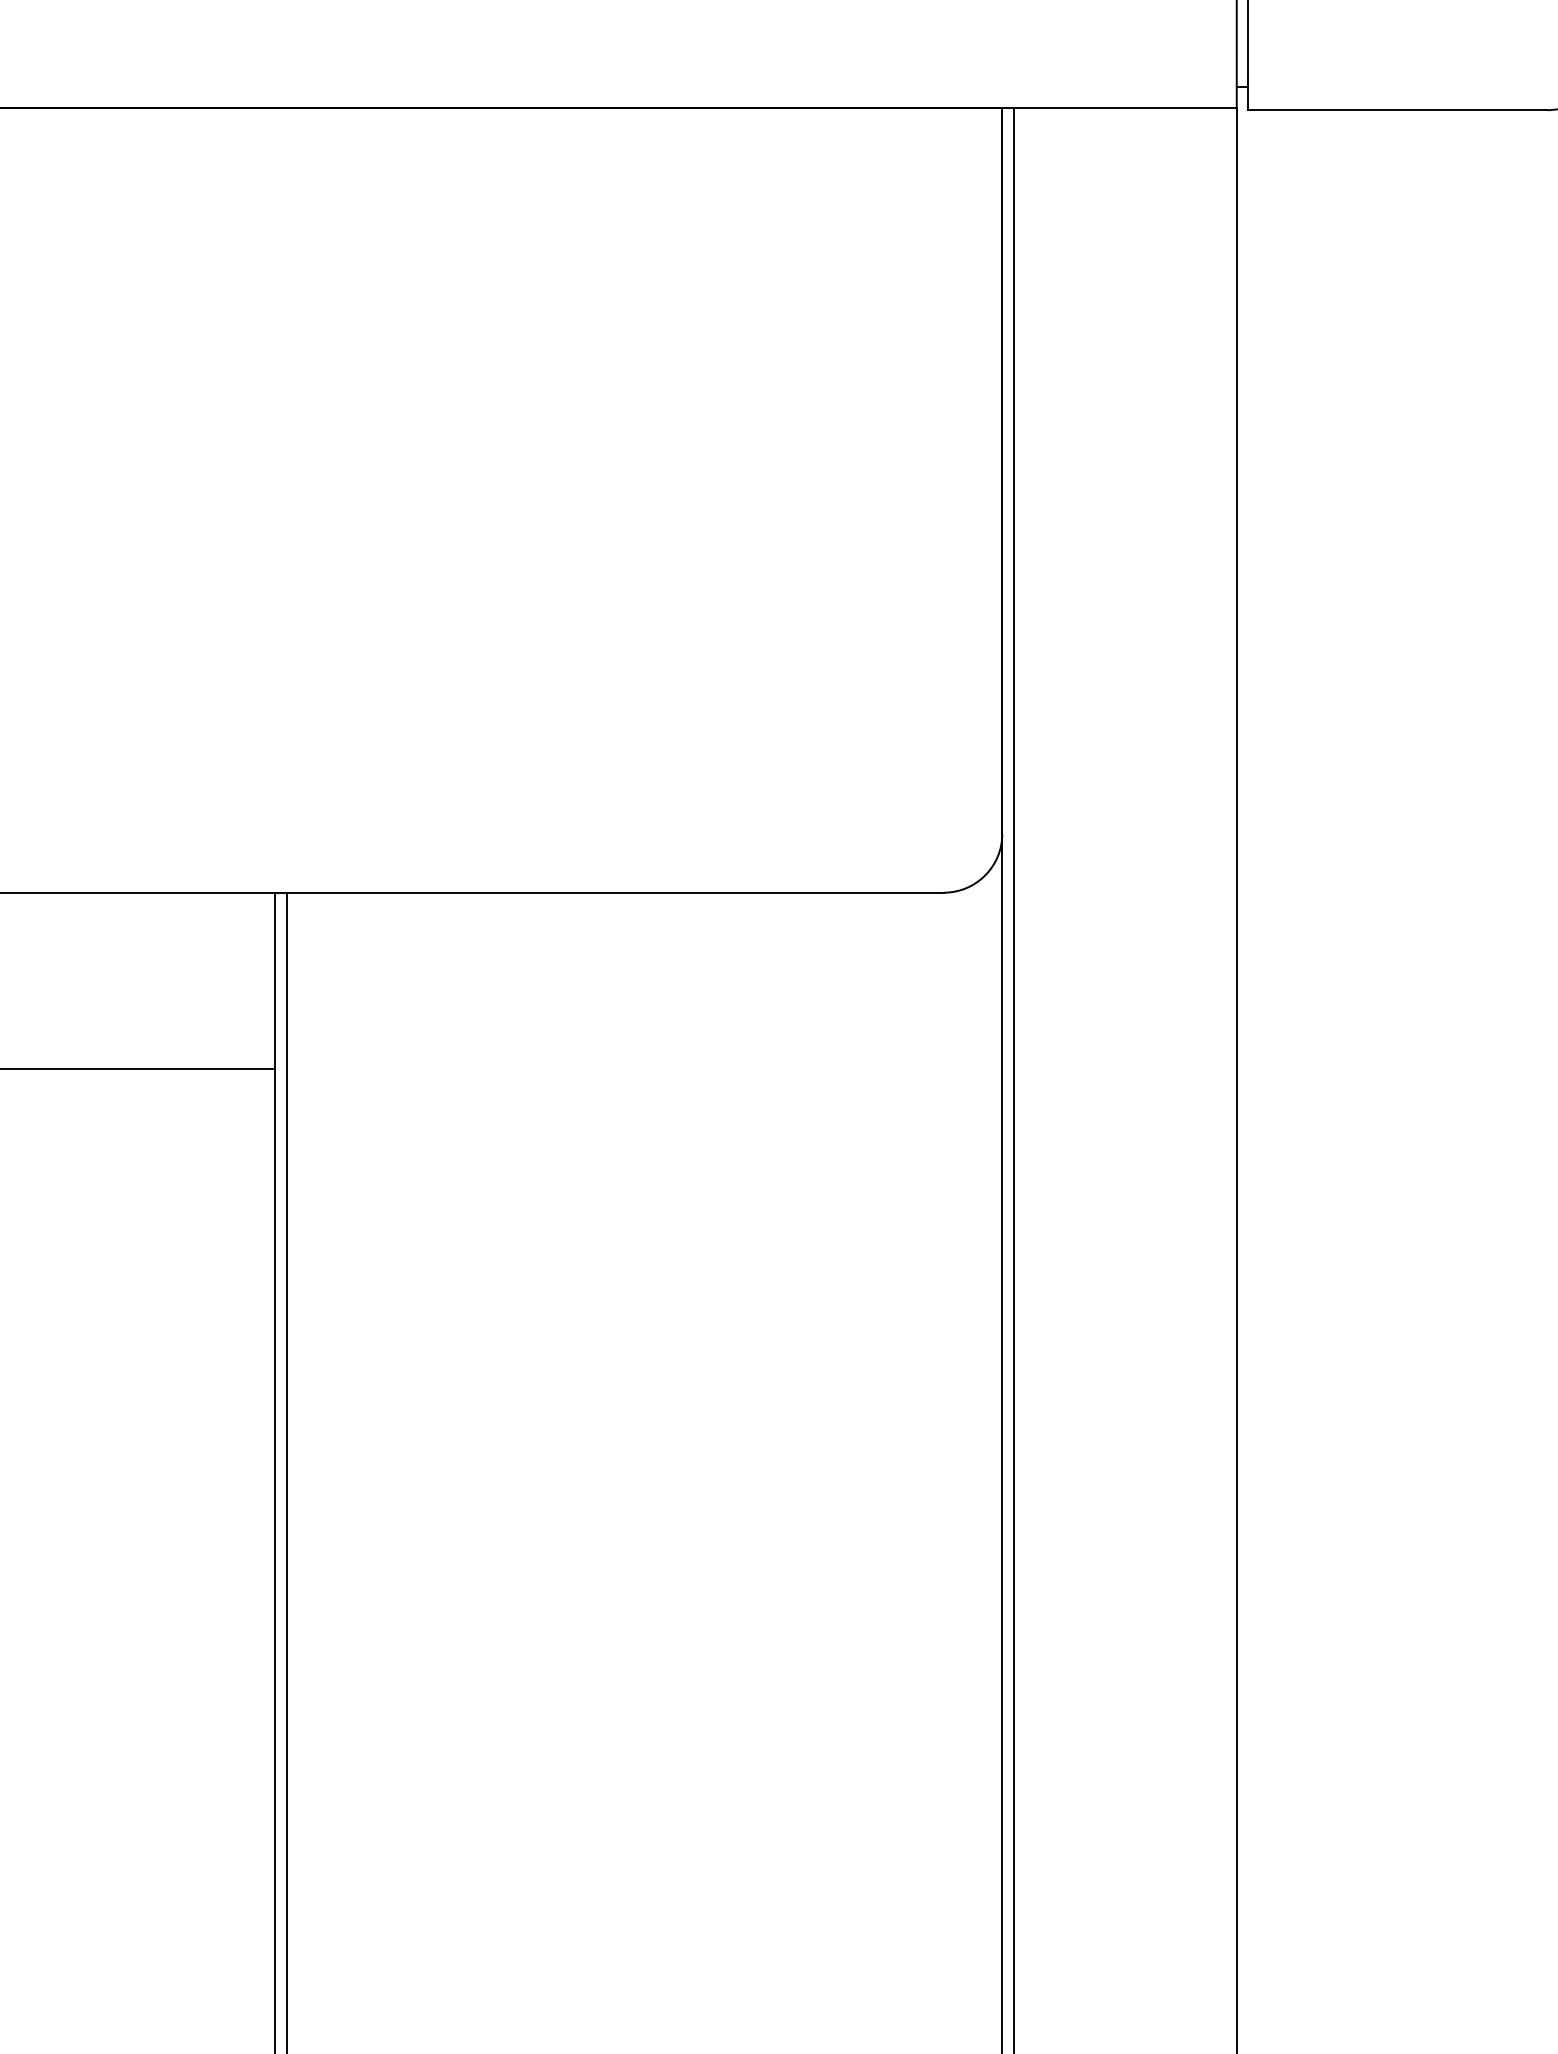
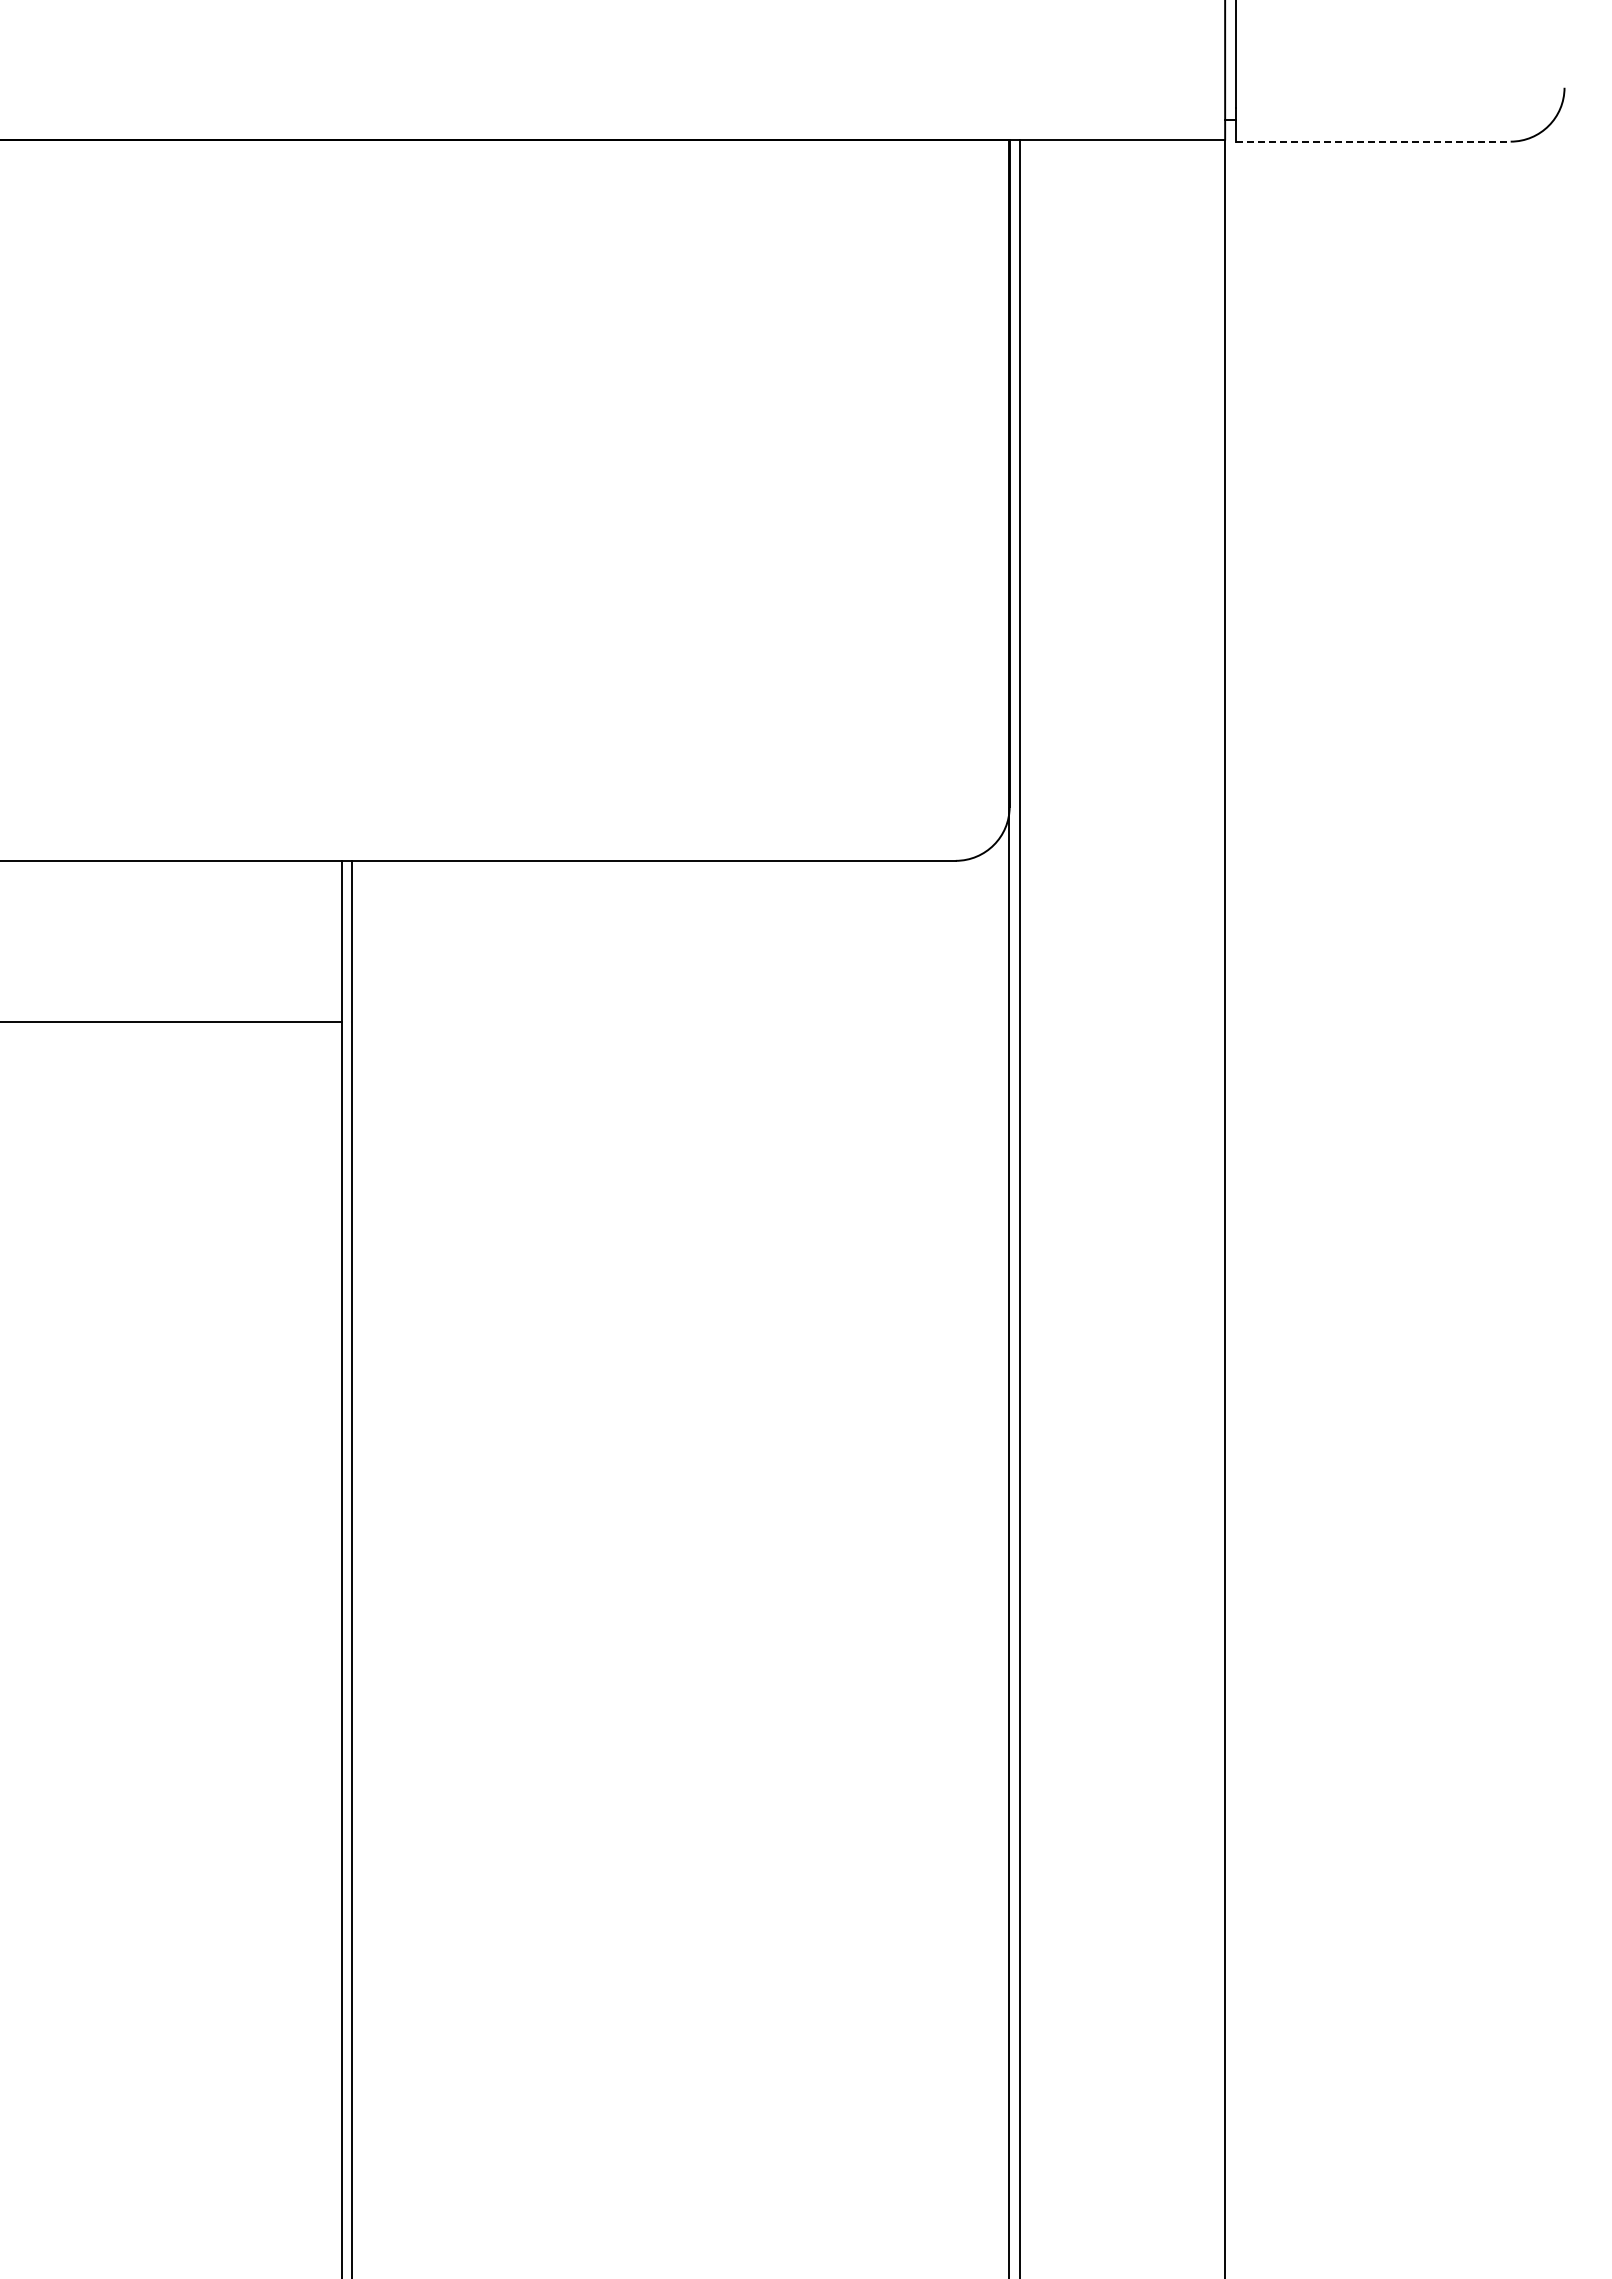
line: (1398, 110) -> (1373, 141), solid -> dashed

